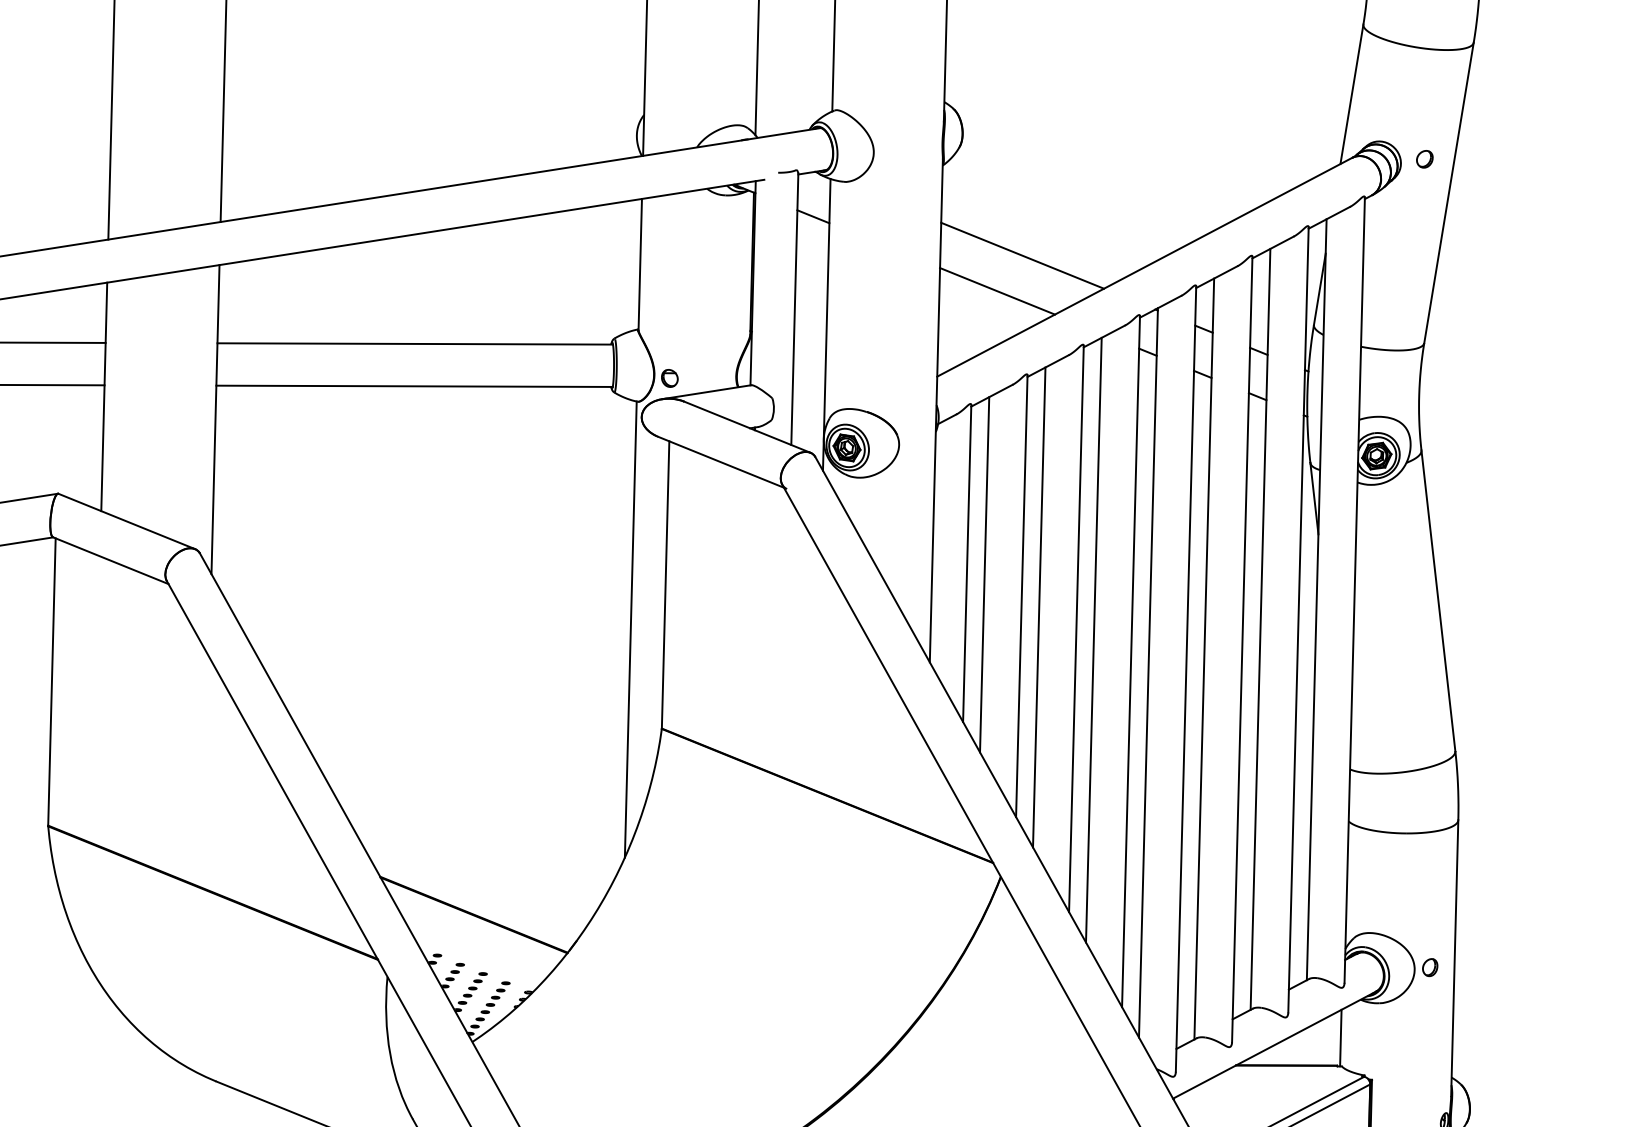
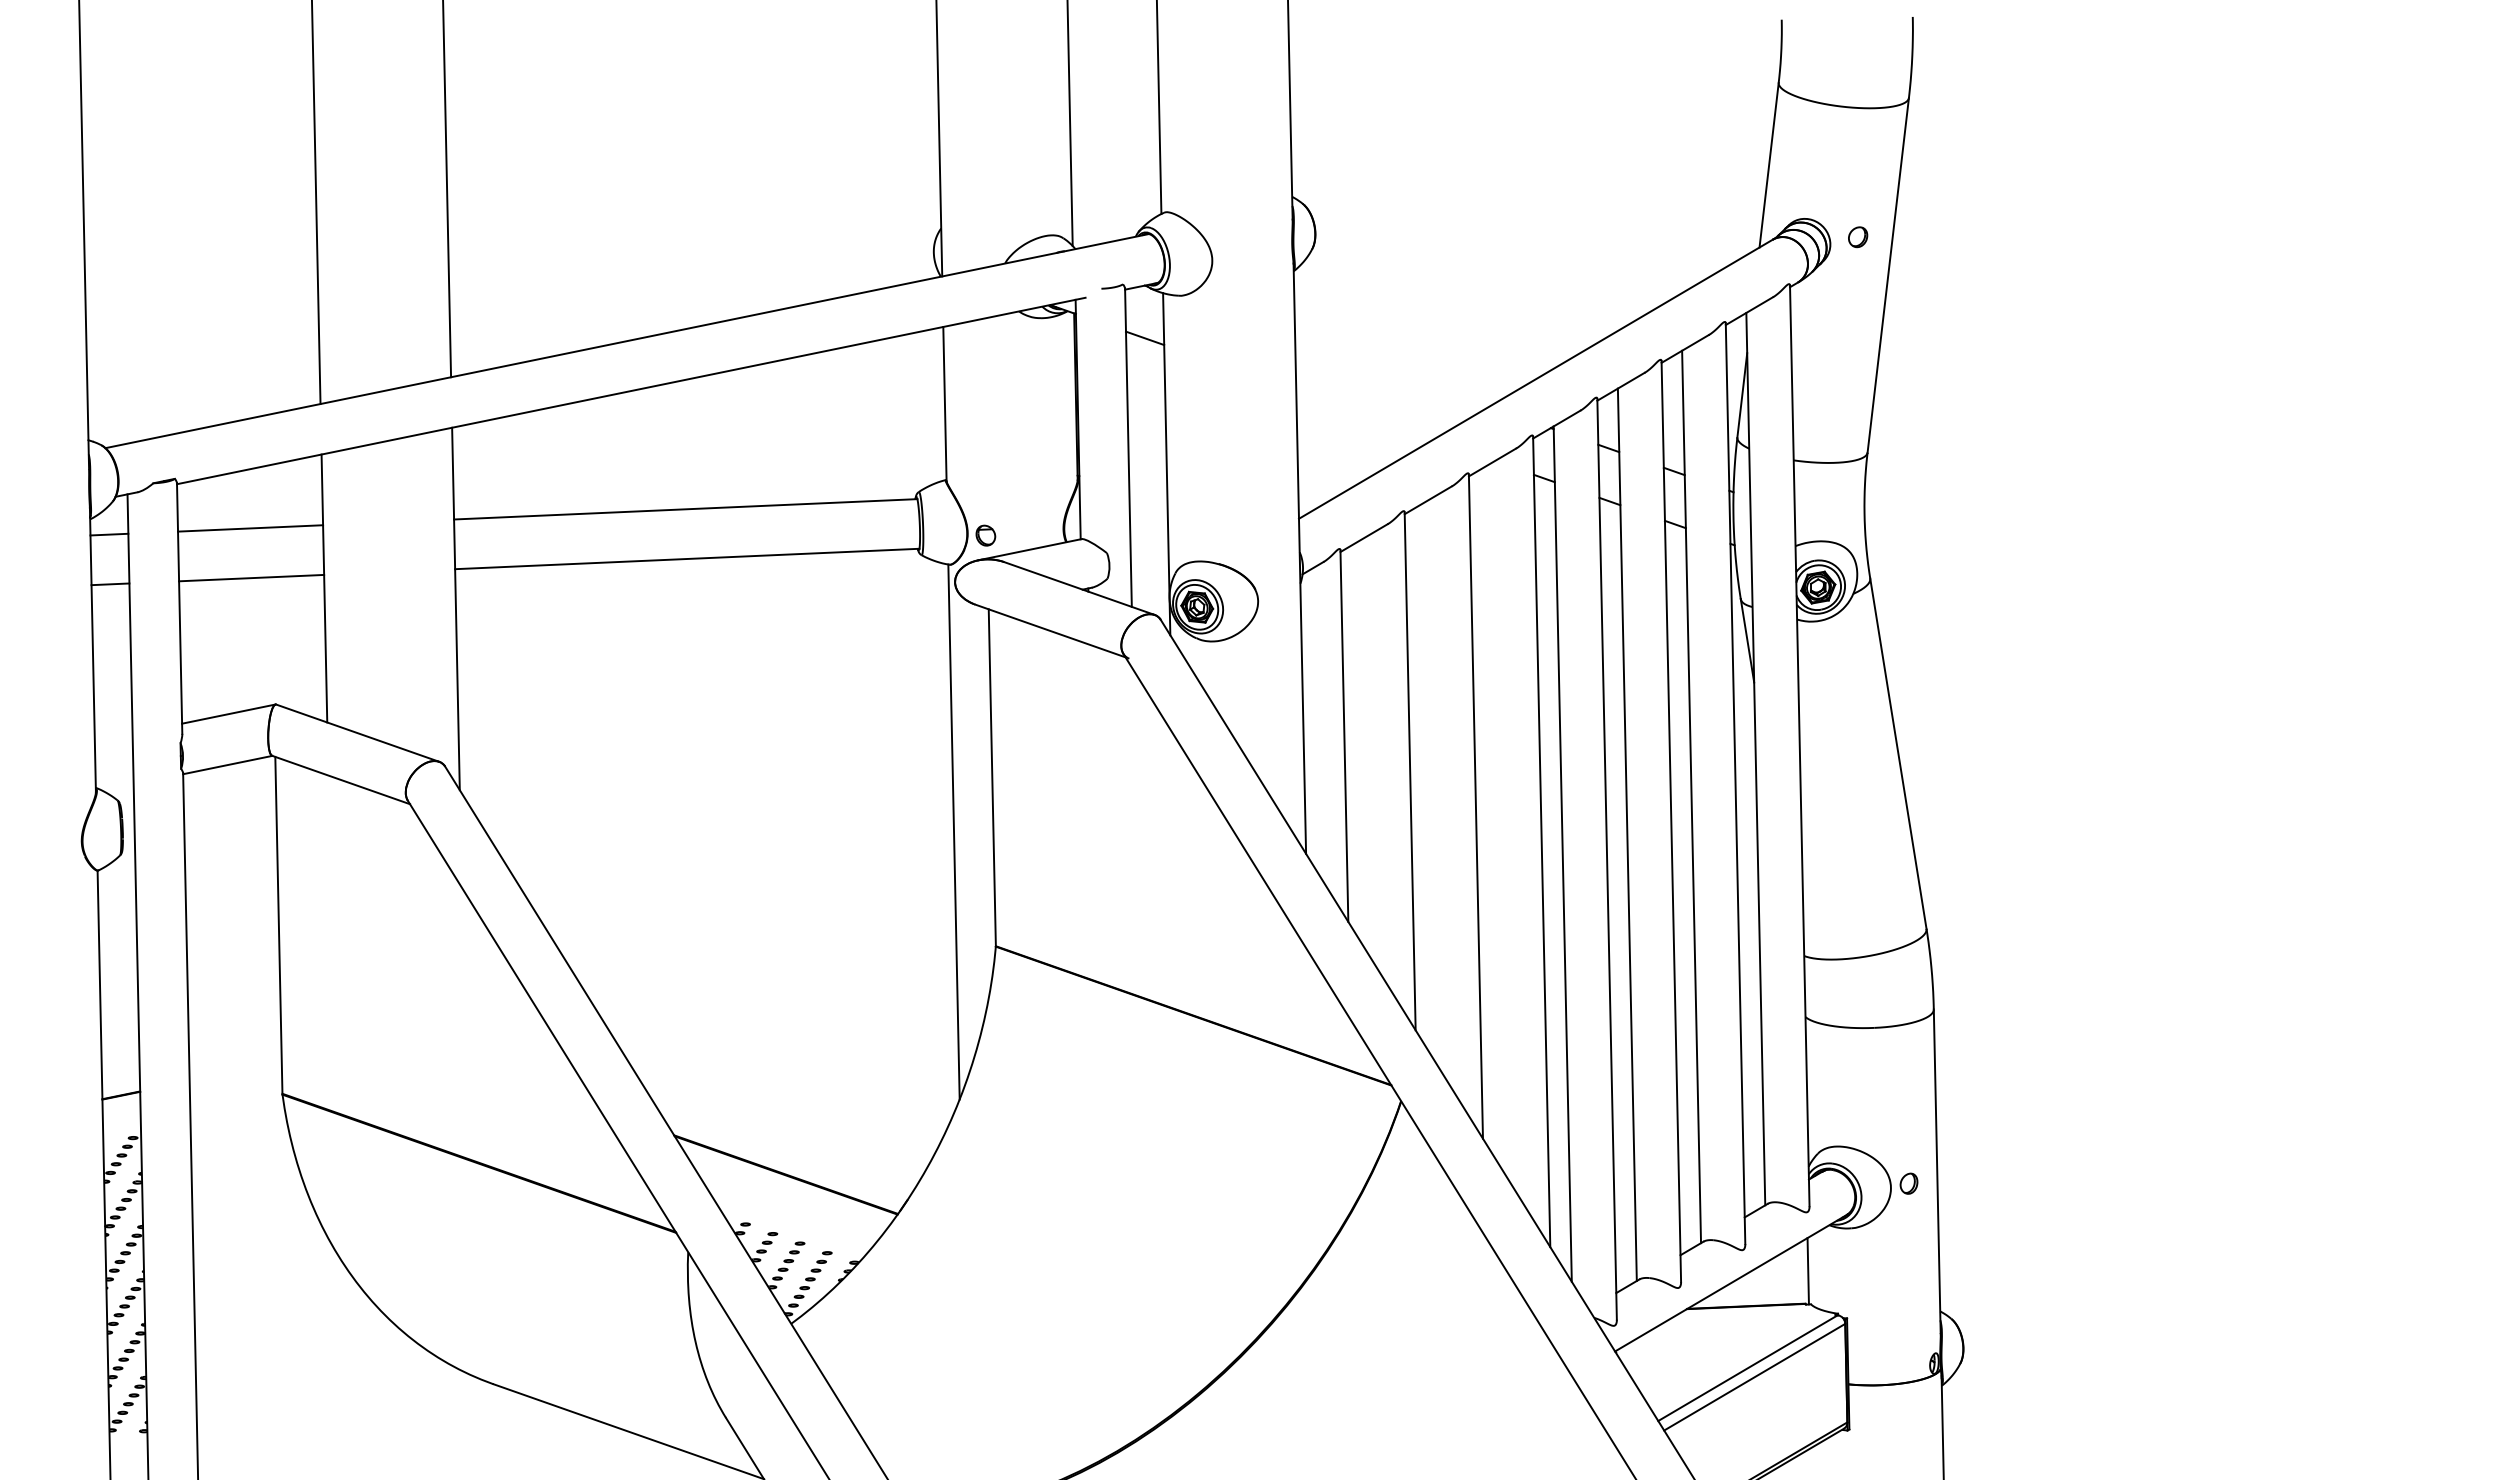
line: (1022, 255) -> (1392, 372), removed
line: (997, 291) -> (1364, 415), removed
line: (984, 574) -> (1365, 747), removed
line: (1039, 607) -> (1431, 783), removed
line: (1093, 639) -> (1496, 818), removed

